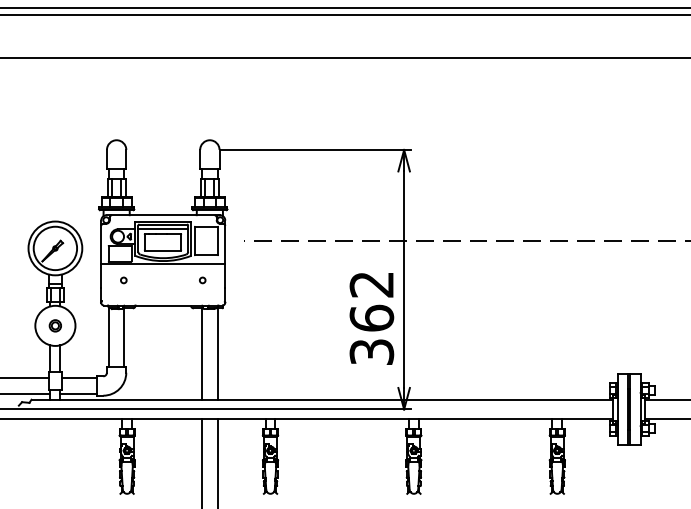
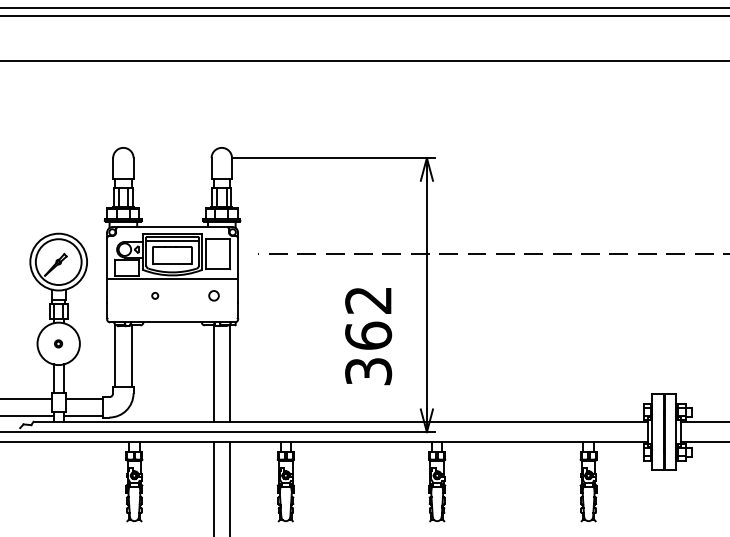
circle: (123, 280) -> (154, 295), moved
circle: (202, 280) -> (214, 295), size x1.6
text: (371, 318) -> (368, 336), moved
part: (54, 325) -> (57, 343), size x0.6

